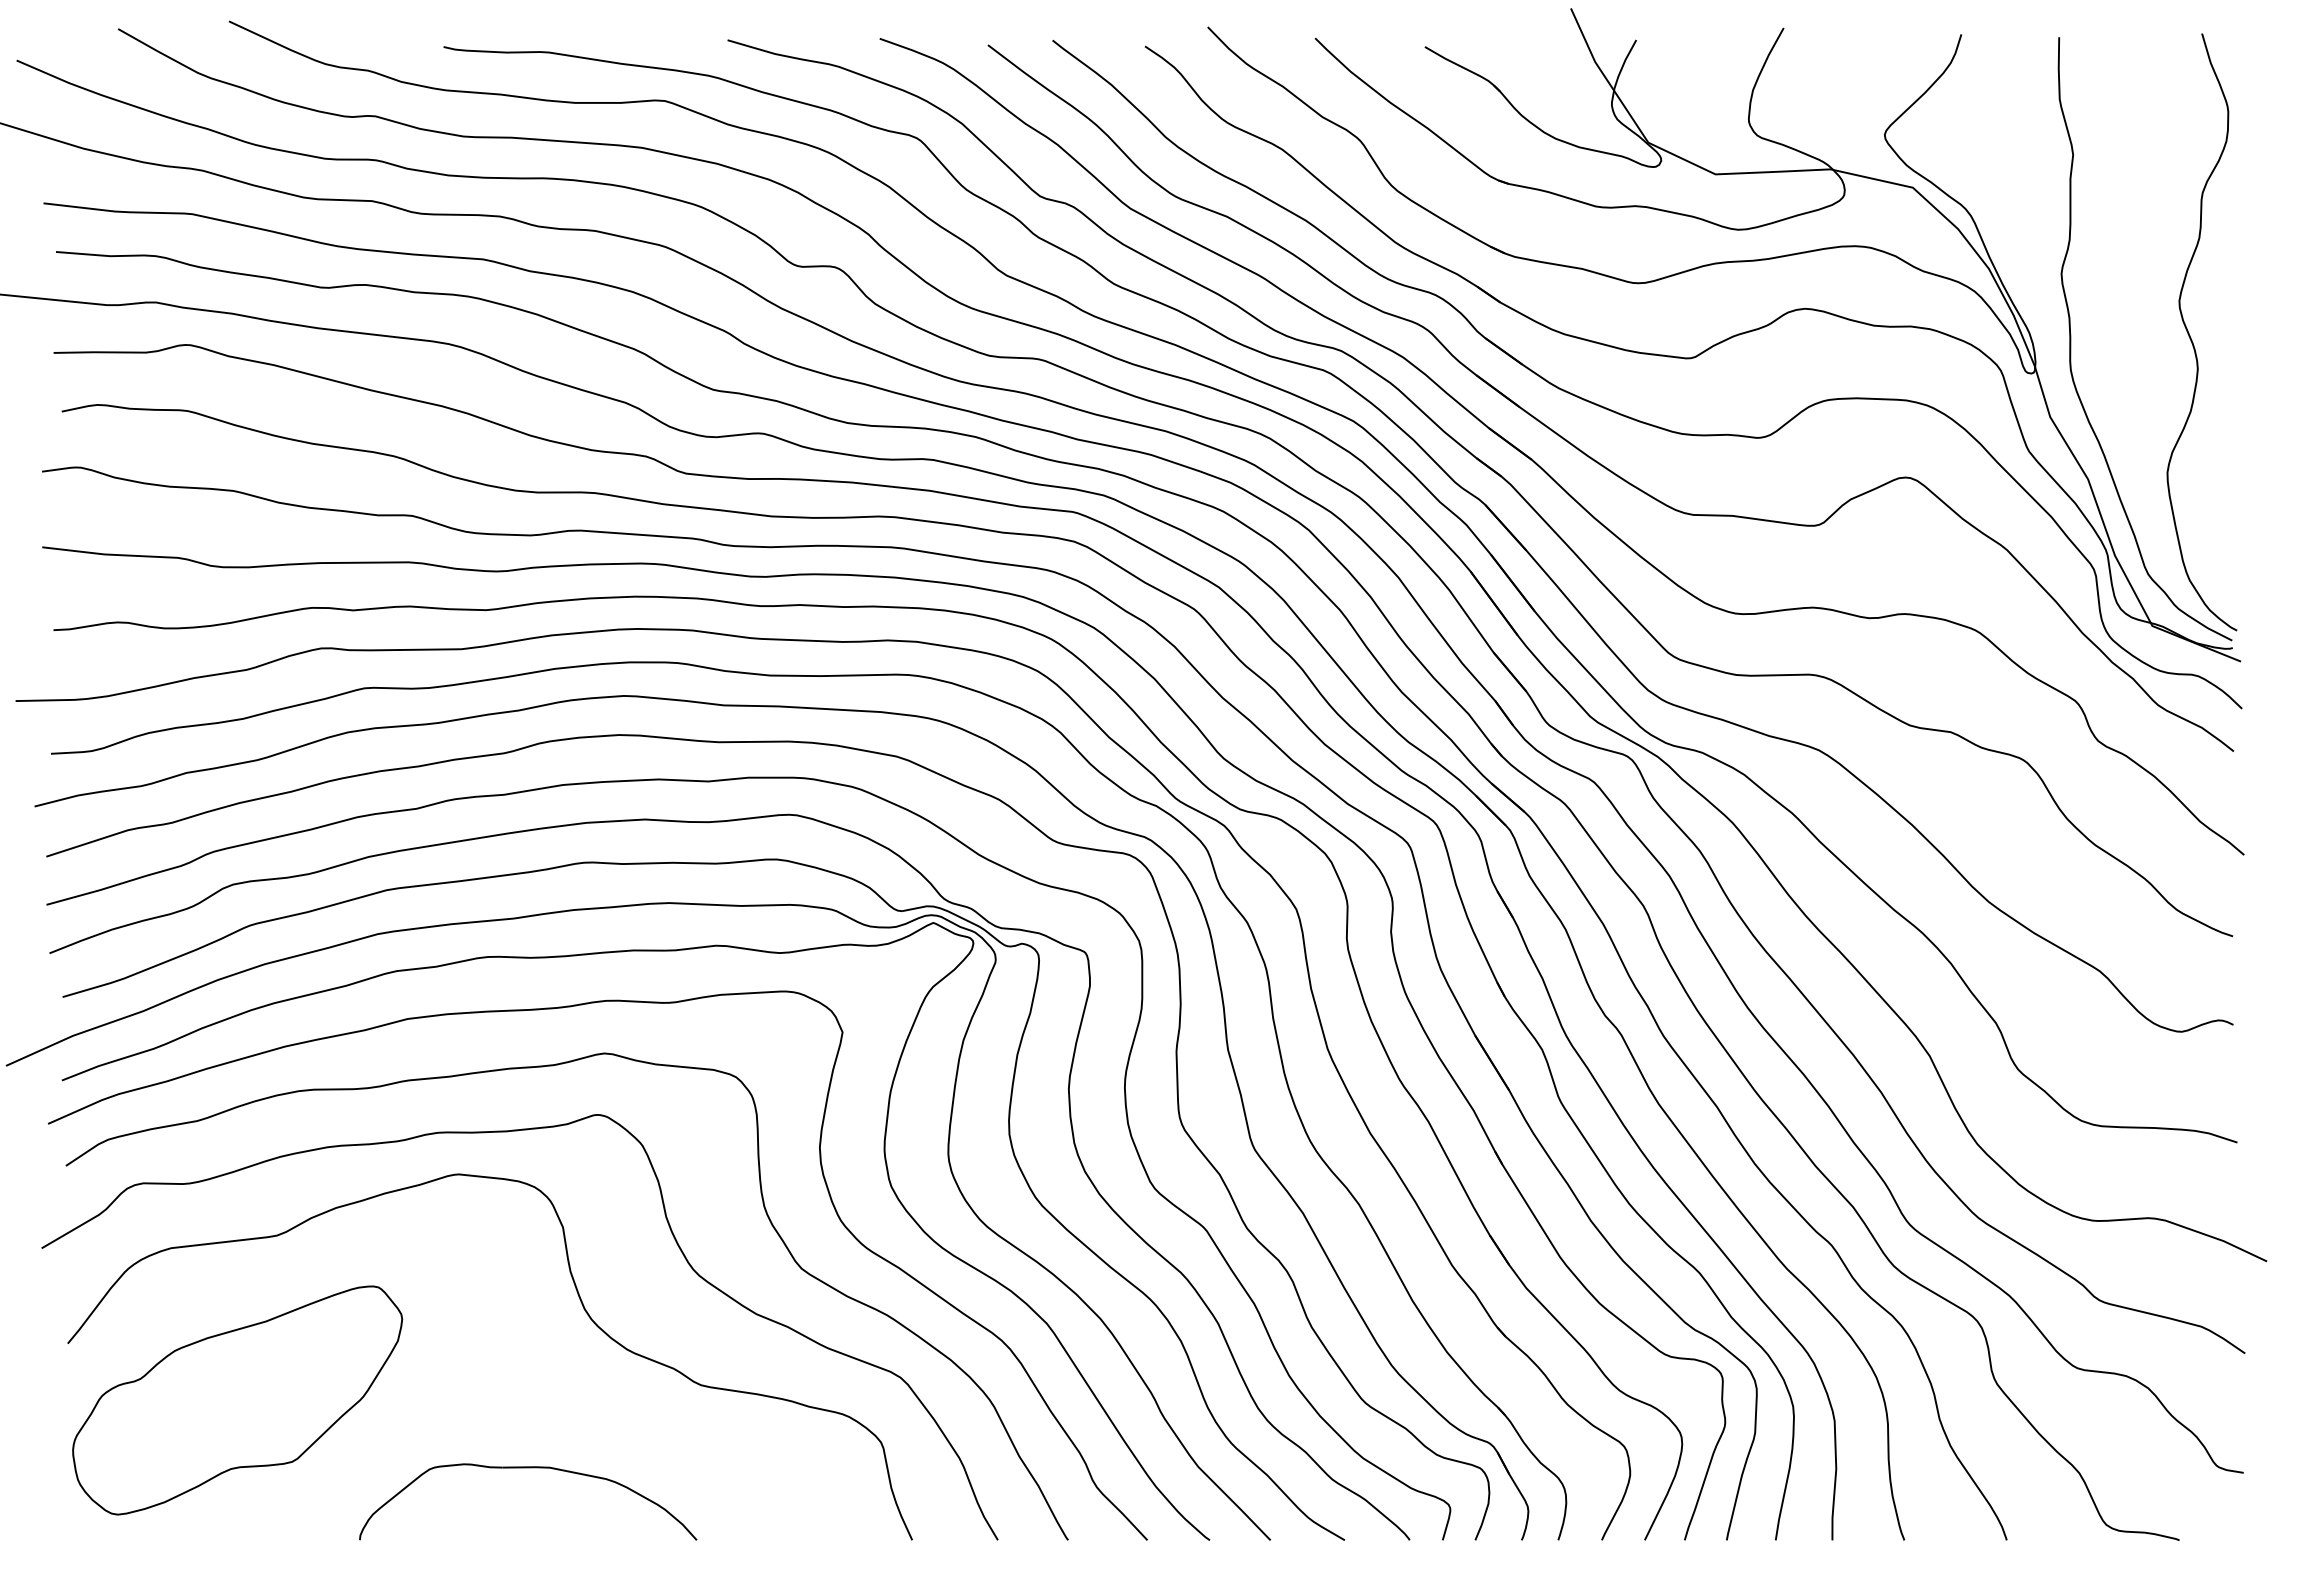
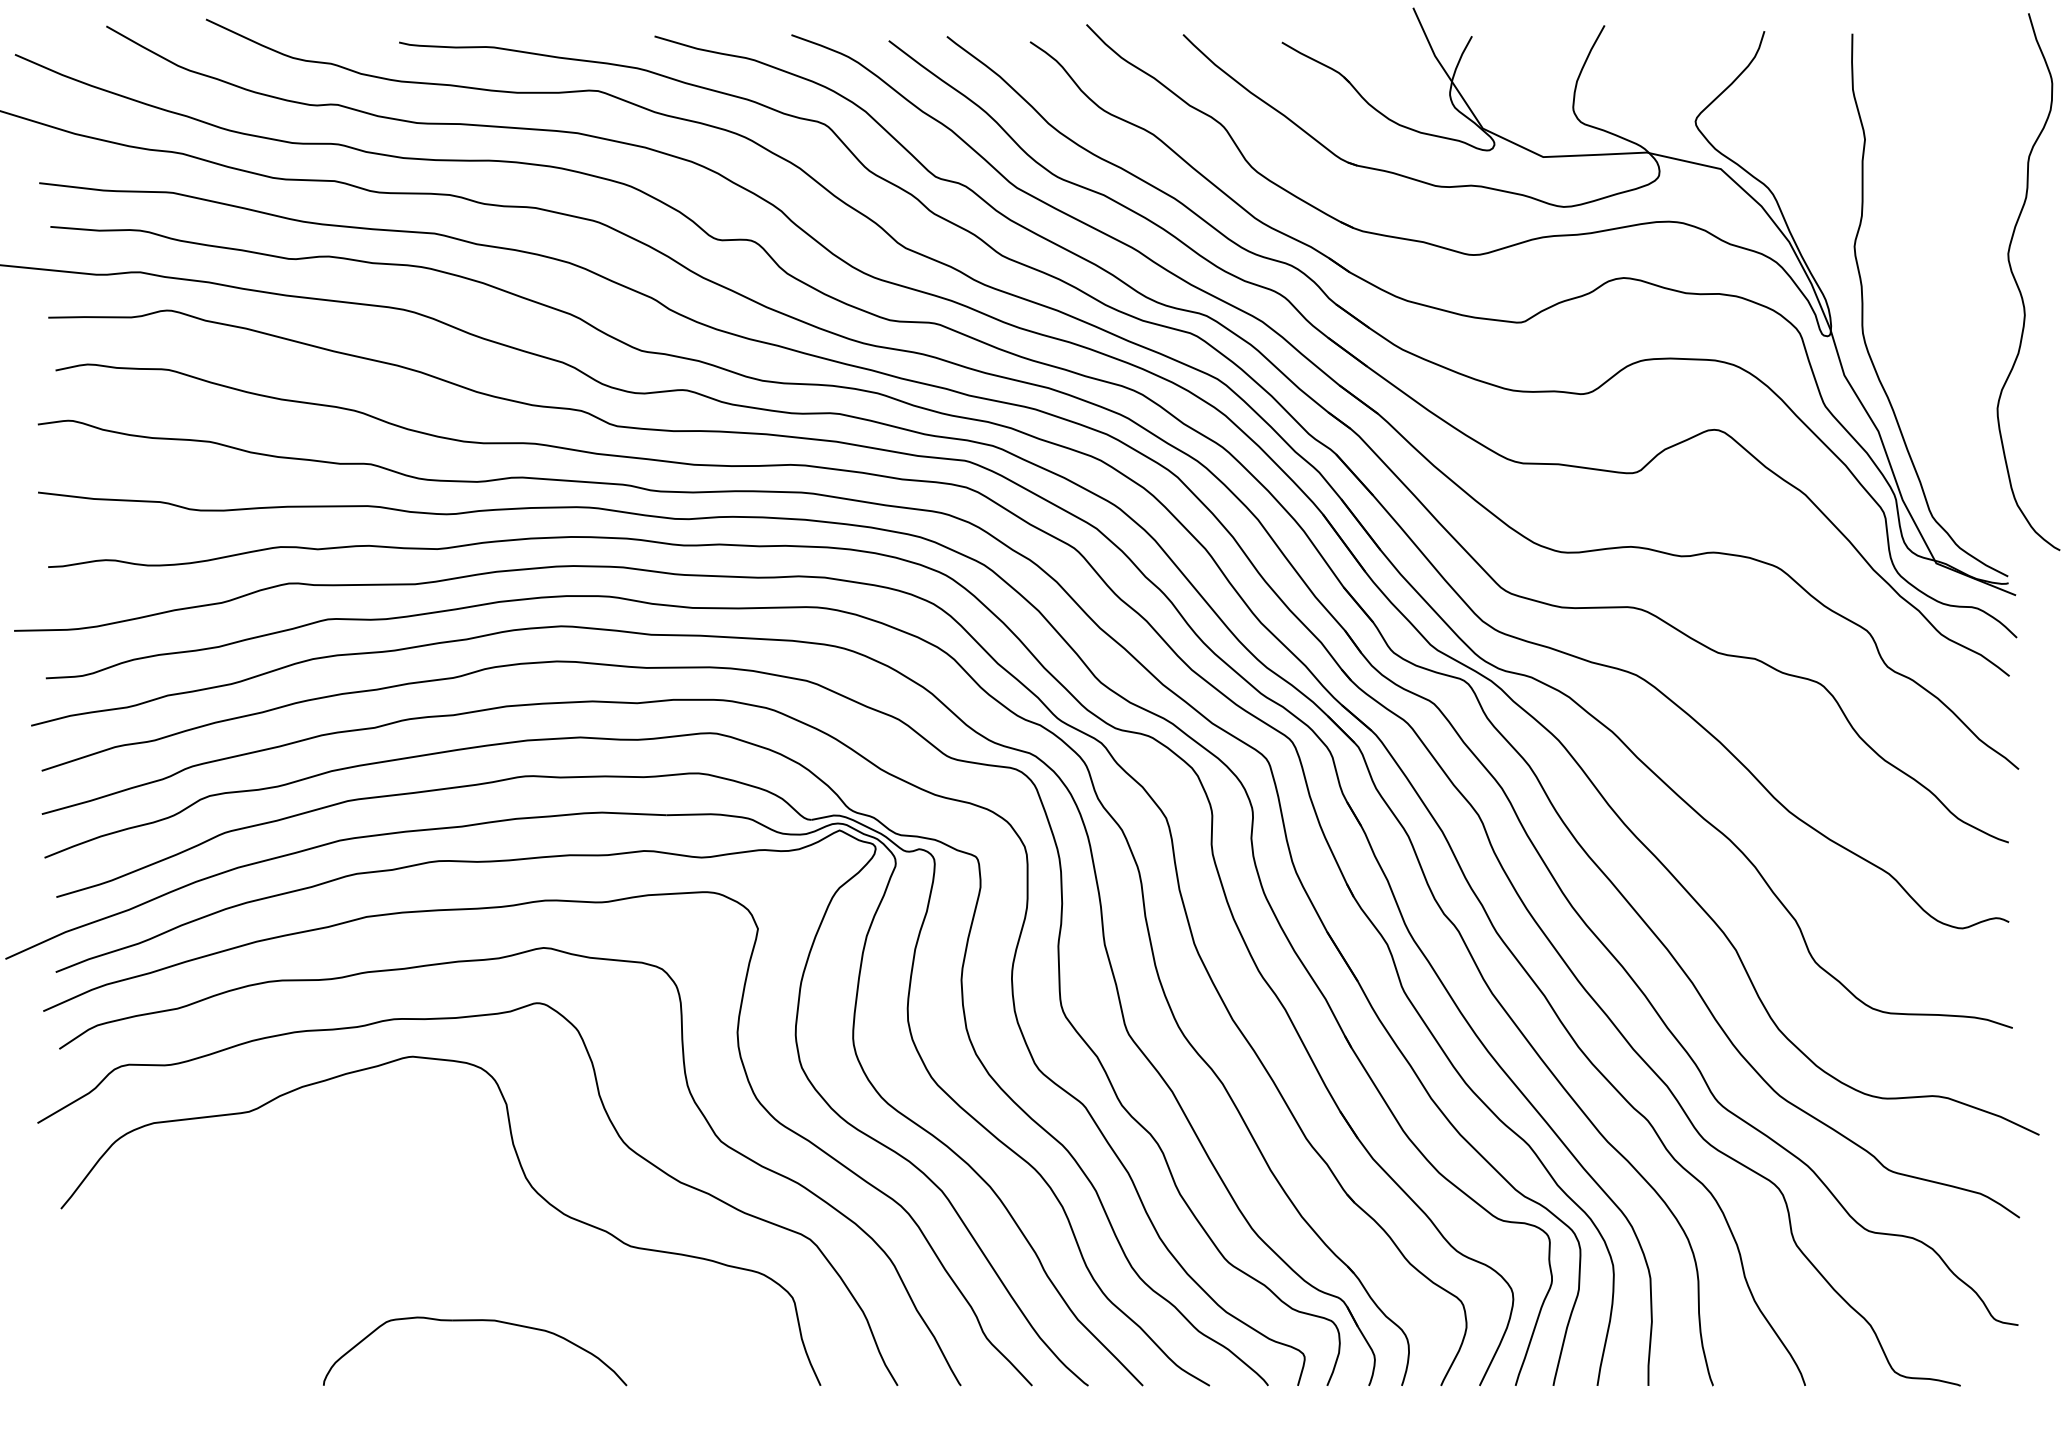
curve: (2191, 337) -> (2019, 286), moved
part: (237, 1400) -> (213, 1260), removed

